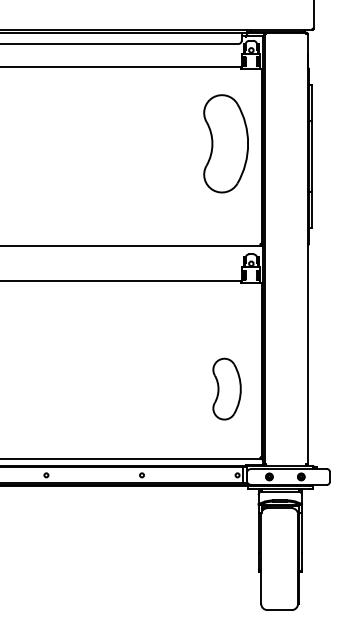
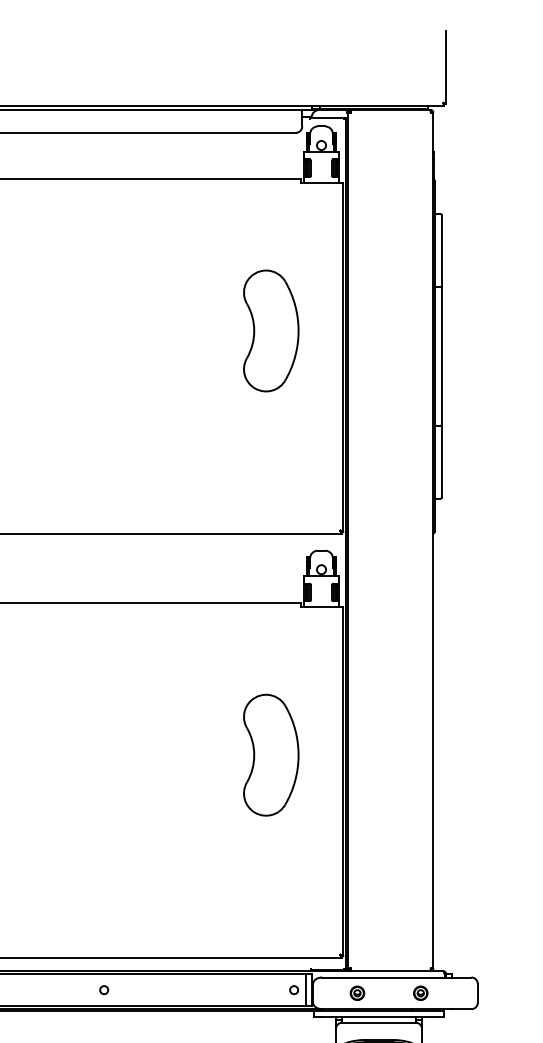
part: (225, 143) -> (270, 330), size x0.62
part: (226, 388) -> (270, 753), moved

